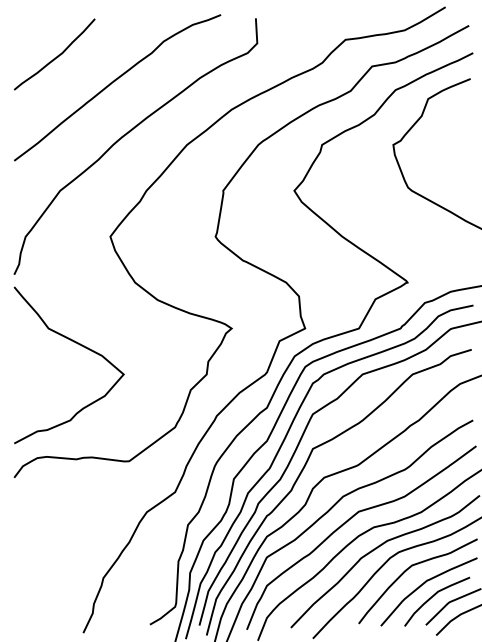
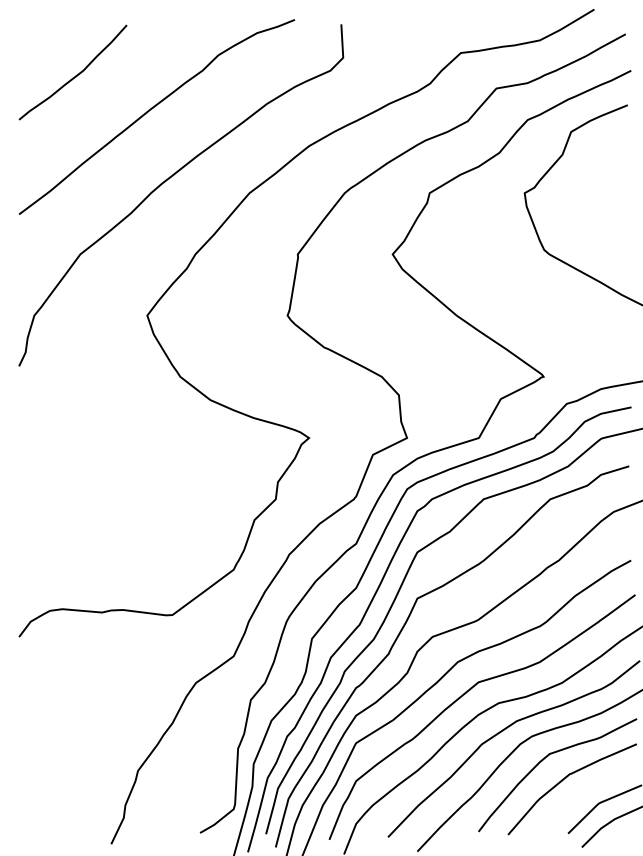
curve: (79, 345) -> (106, 460), removed
curve: (434, 596) -> (579, 795), removed

